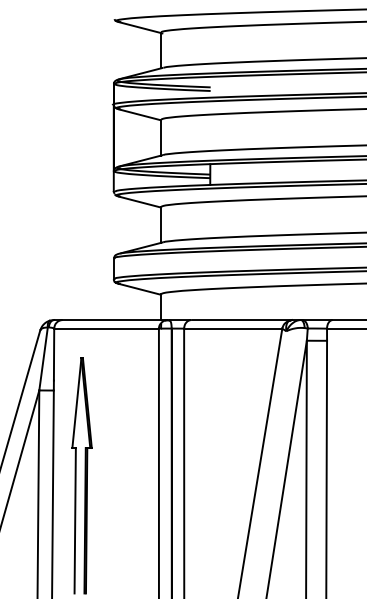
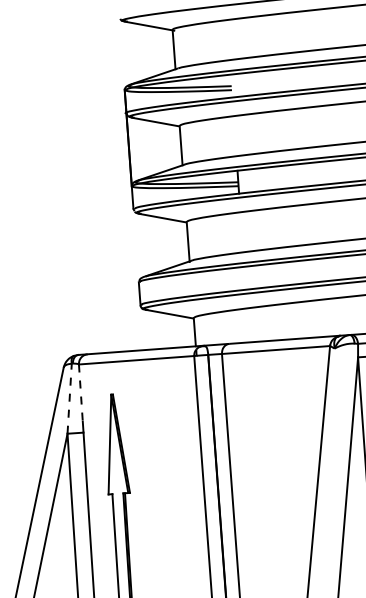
line: (54, 354) -> (81, 392), solid -> dashed
line: (43, 358) -> (69, 398), solid -> dashed

